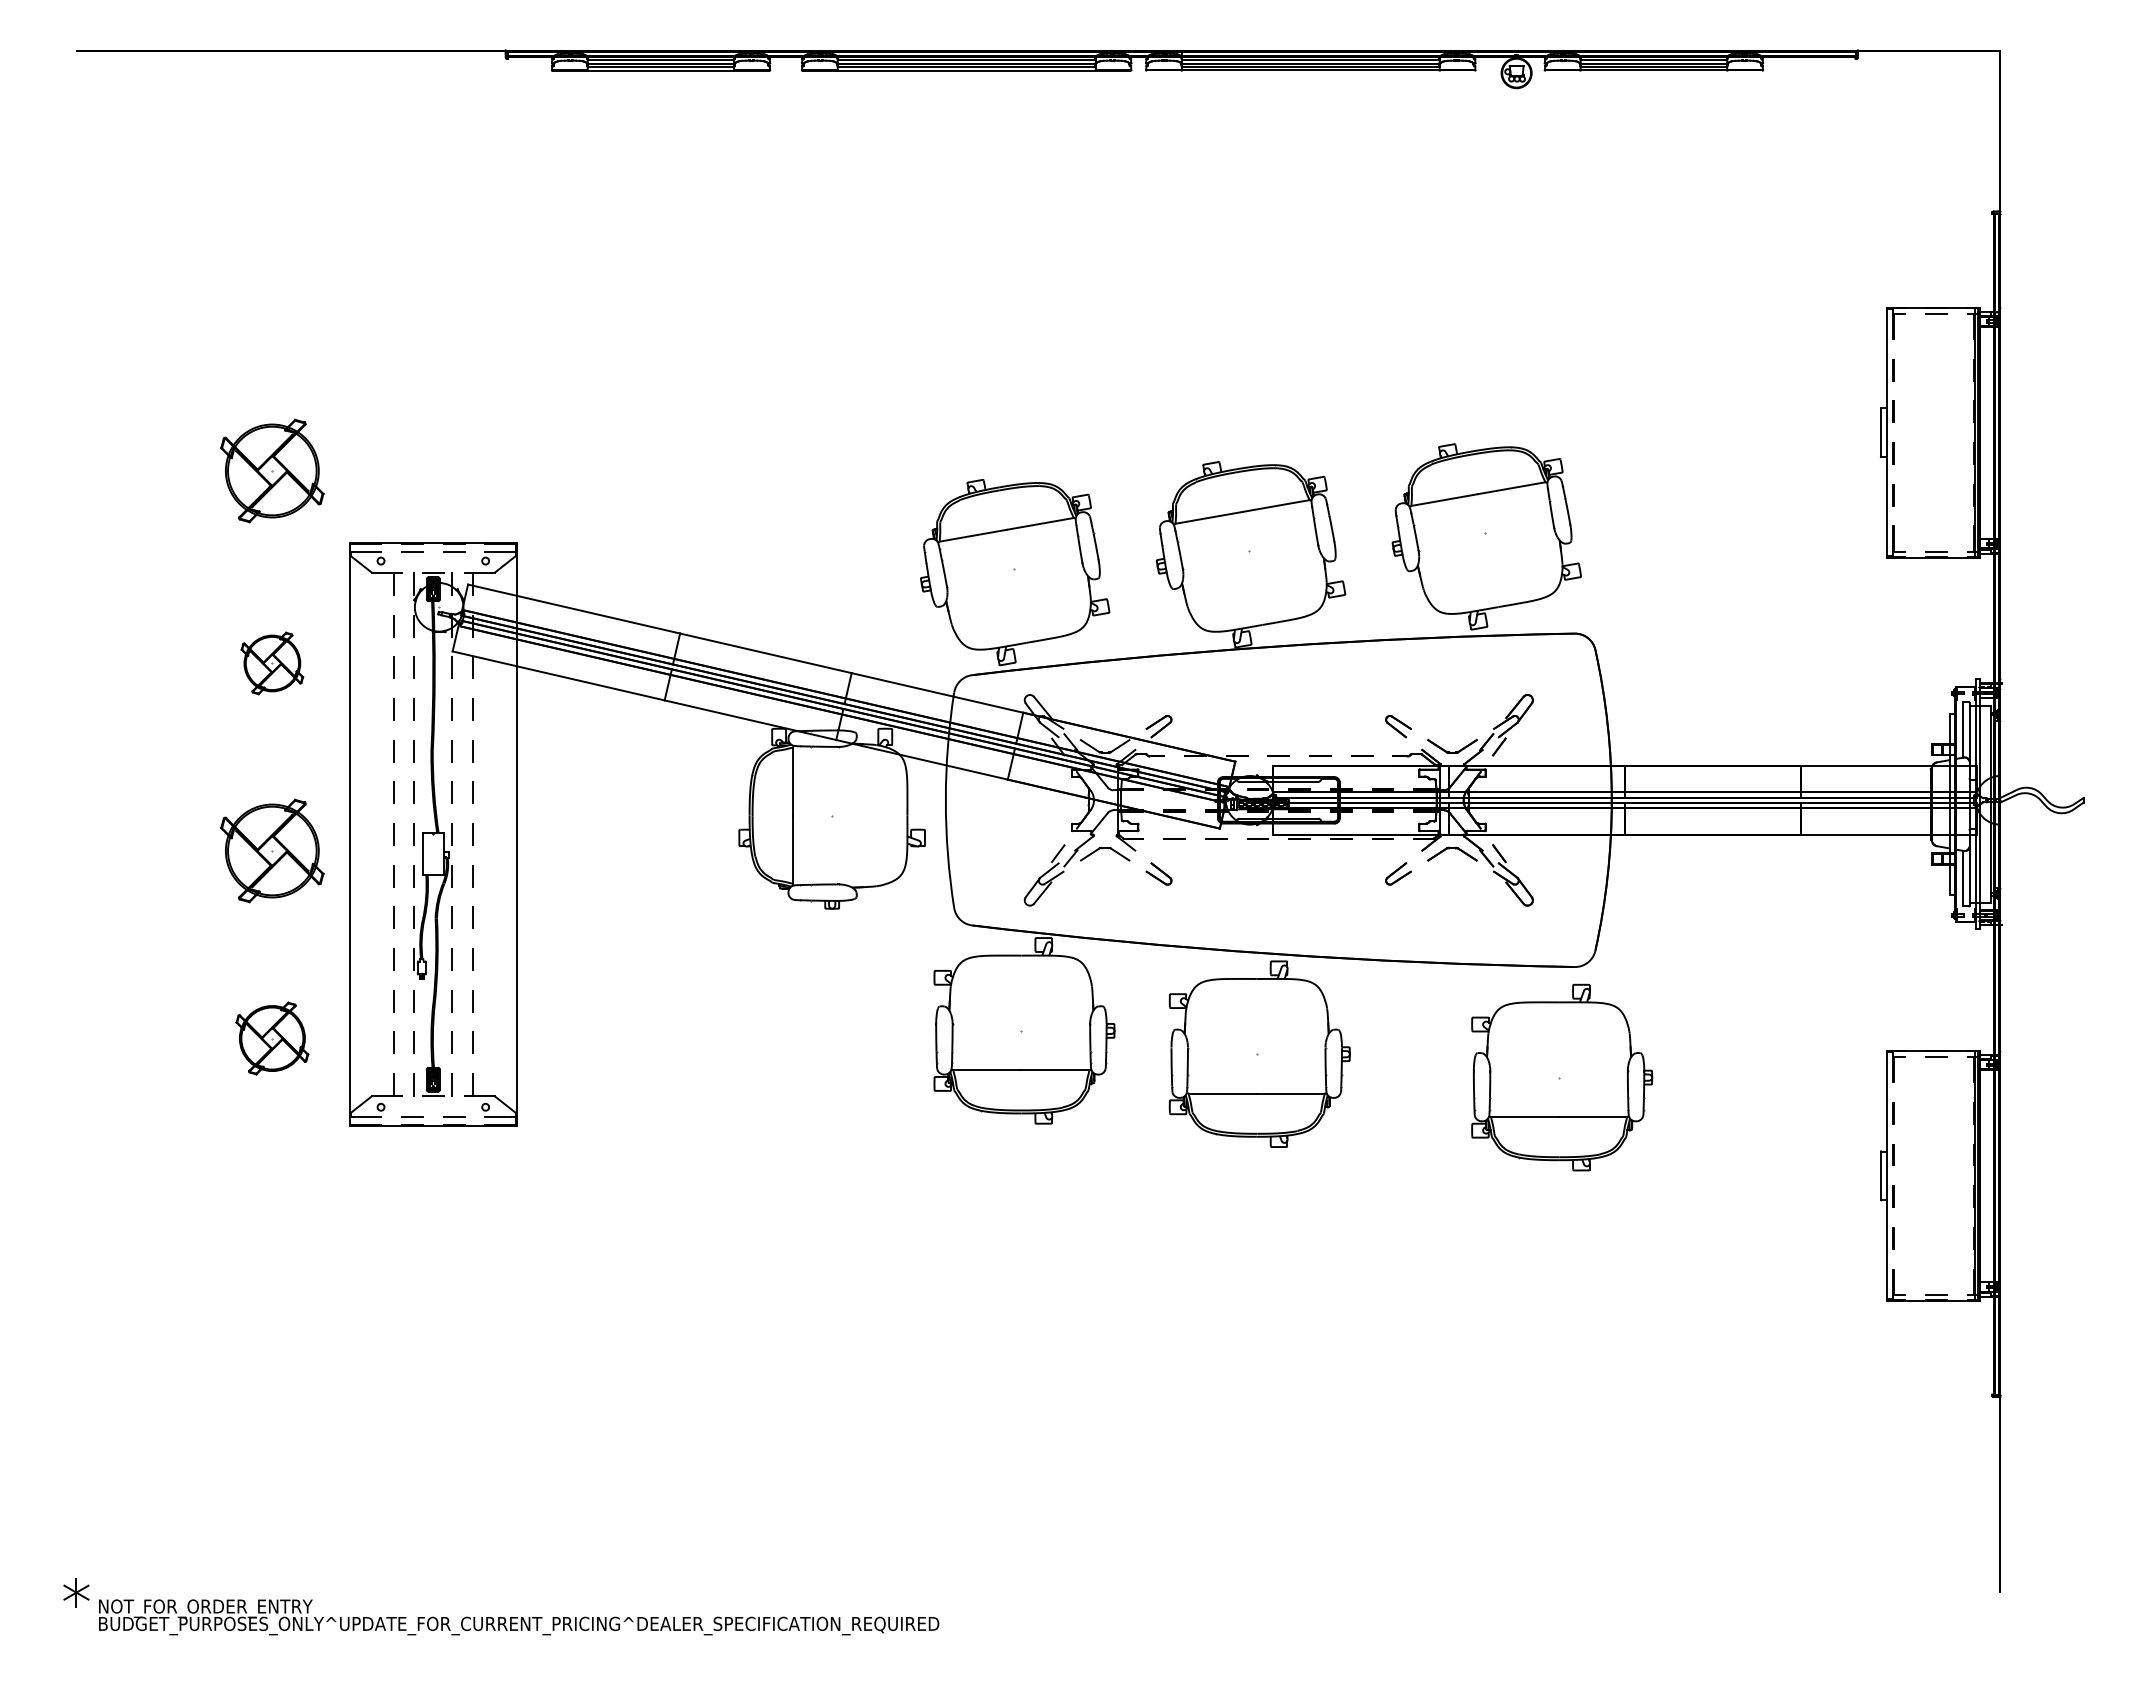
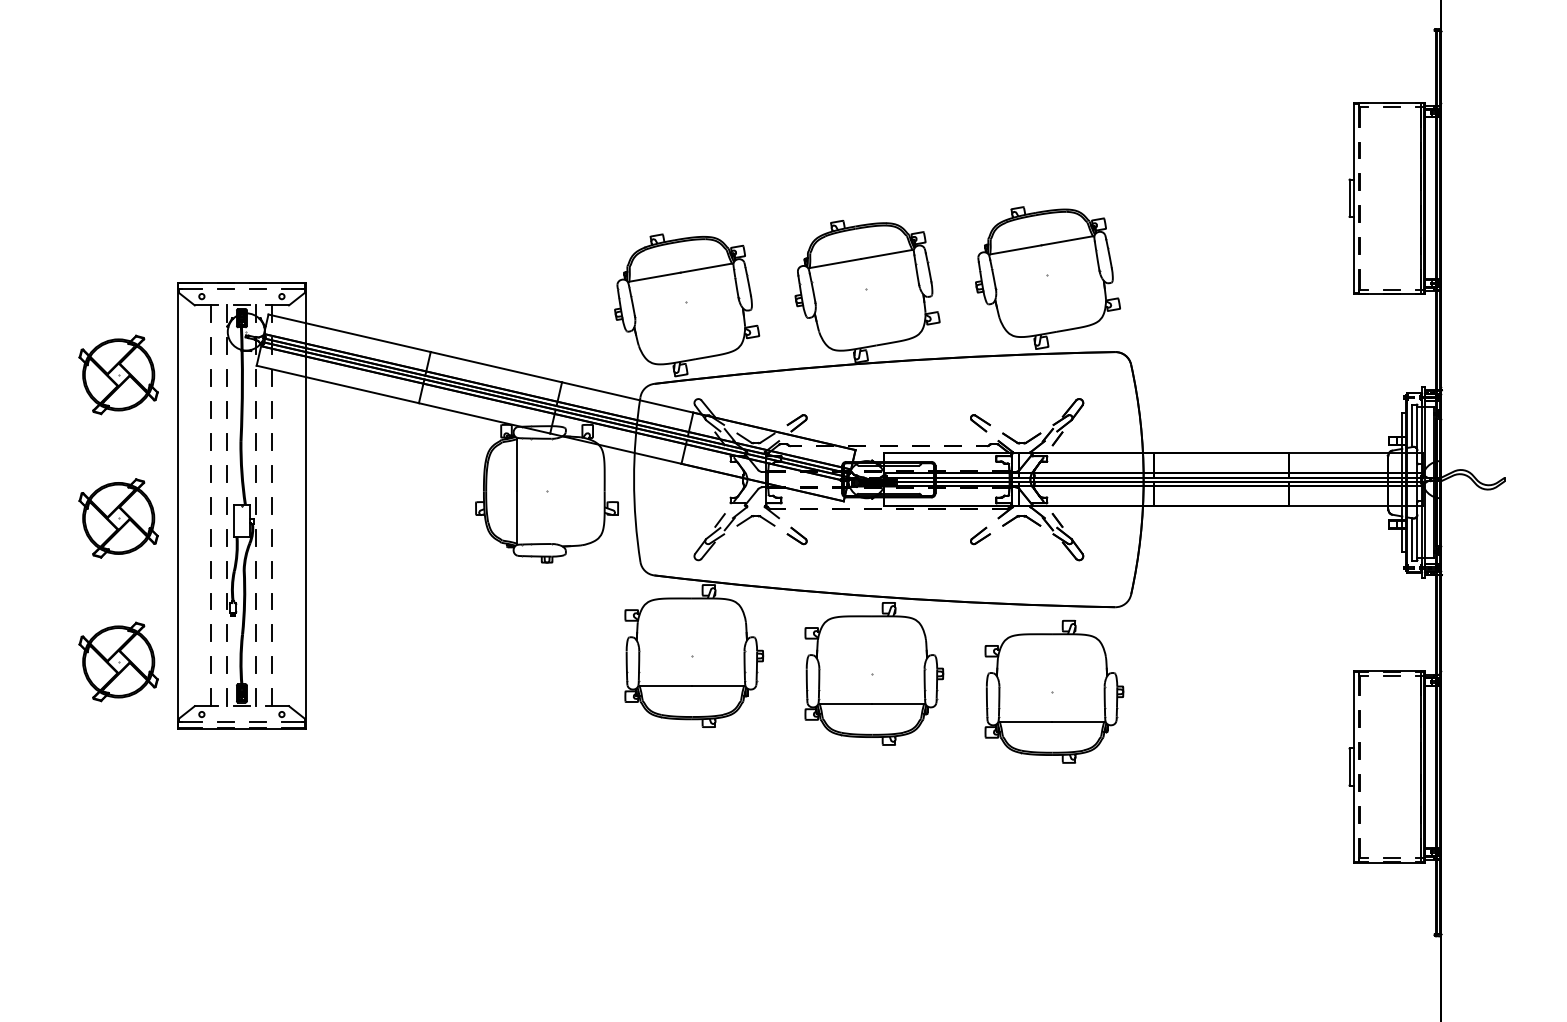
part: (272, 470) -> (118, 227), removed
part: (272, 663) -> (118, 374), size x1.67
part: (272, 1038) -> (118, 661), size x1.43
part: (1562, 1077) -> (1054, 691), moved

